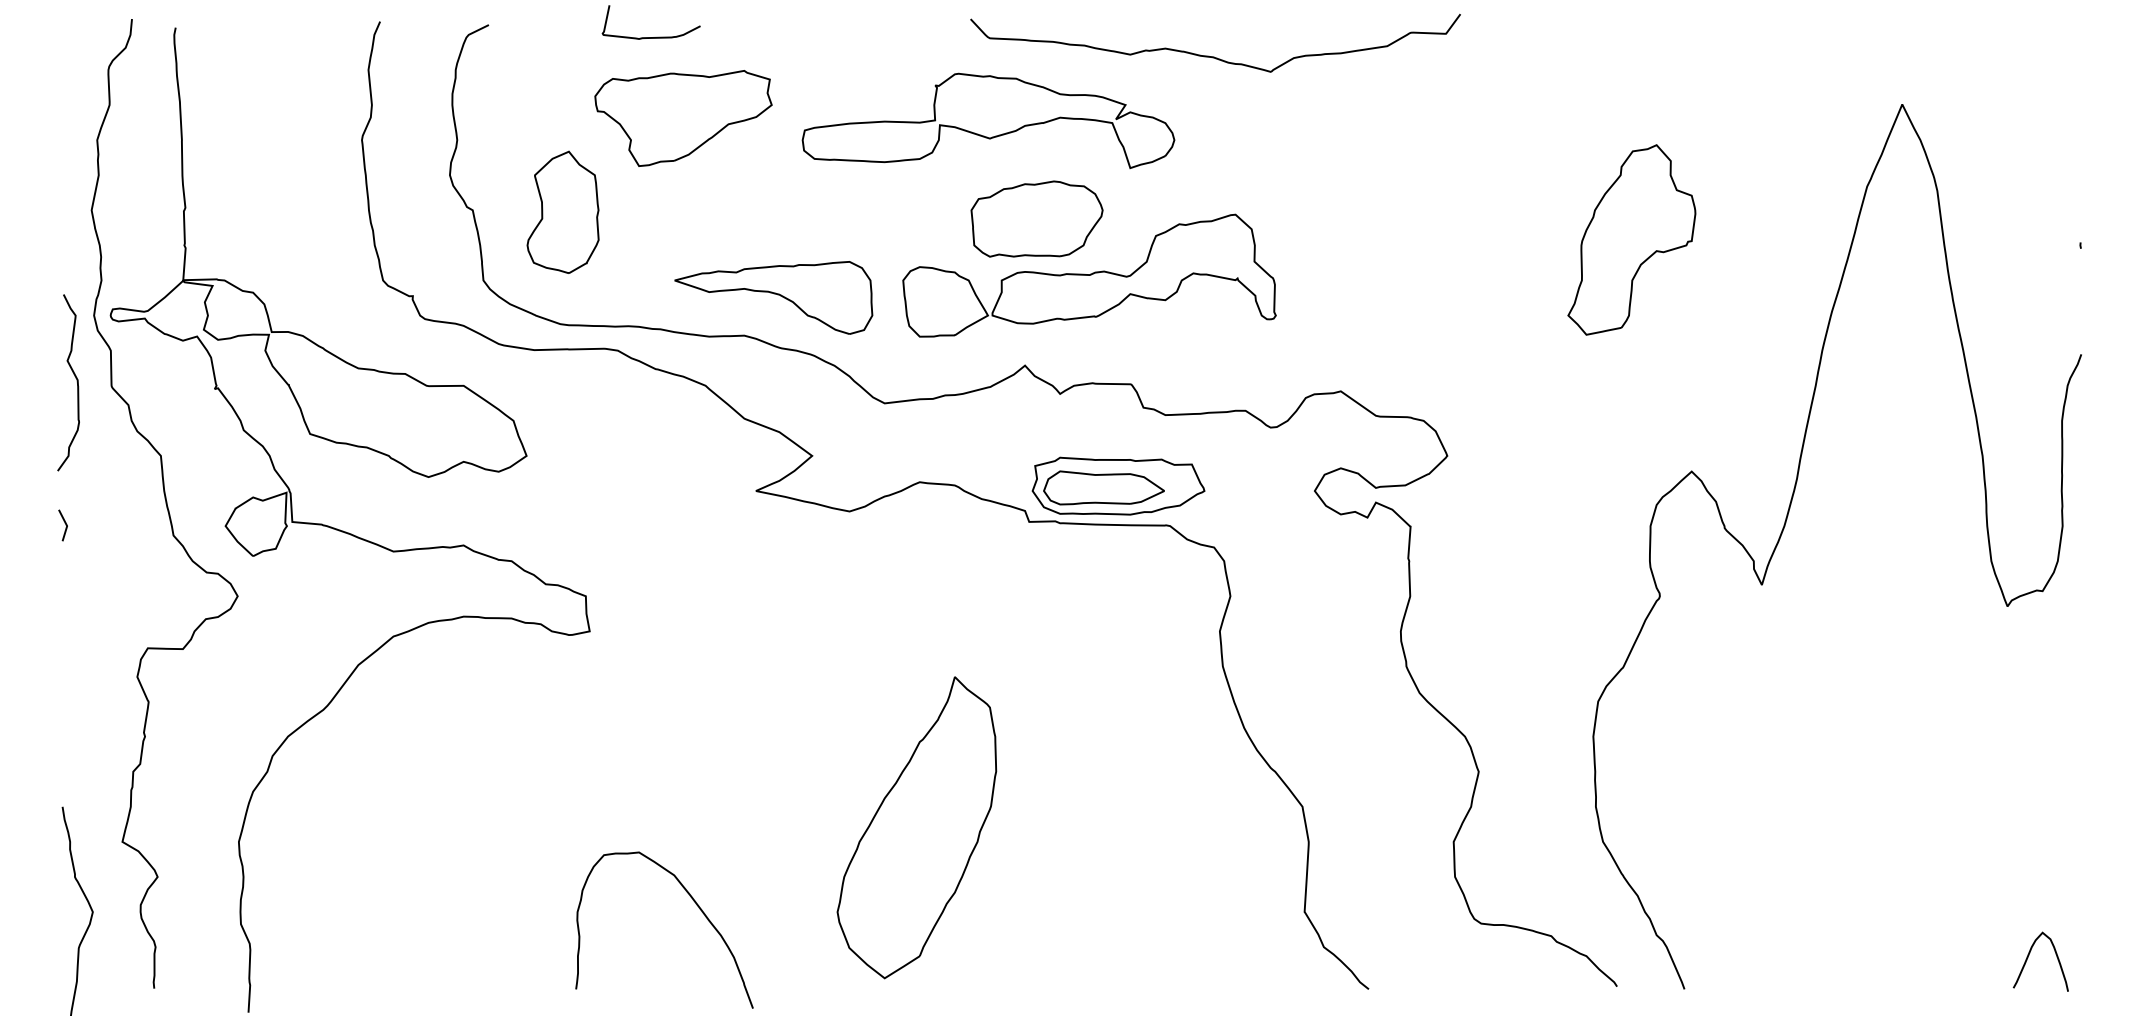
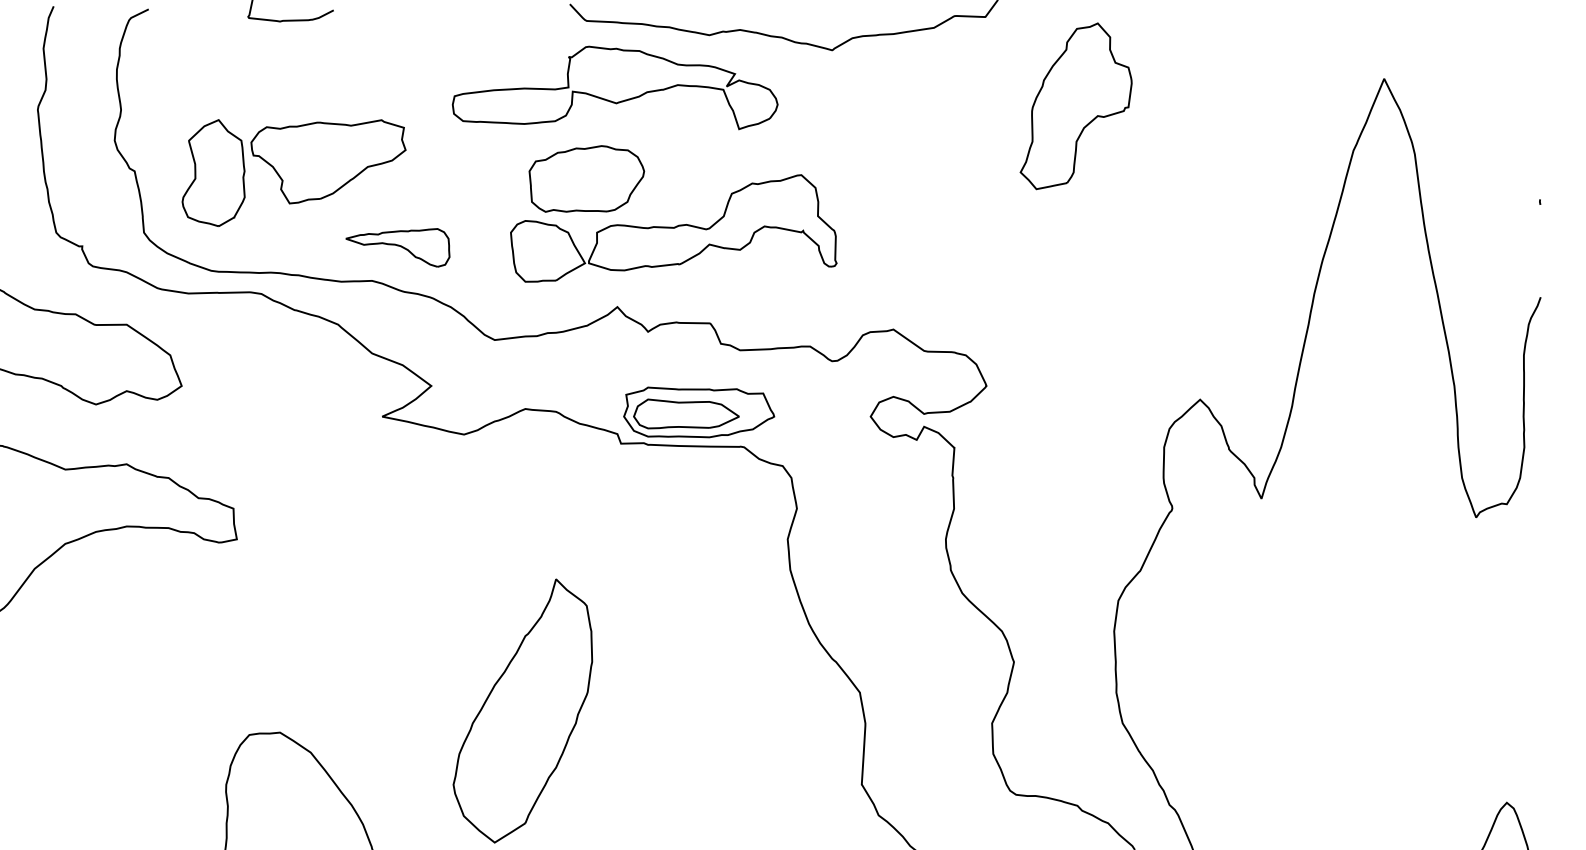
part: (683, 118) -> (328, 161), moved
part: (988, 120) -> (615, 87), moved
part: (1036, 218) -> (586, 178), moved
part: (1631, 239) -> (1075, 105), moved
part: (773, 297) -> (397, 247), size x0.6

